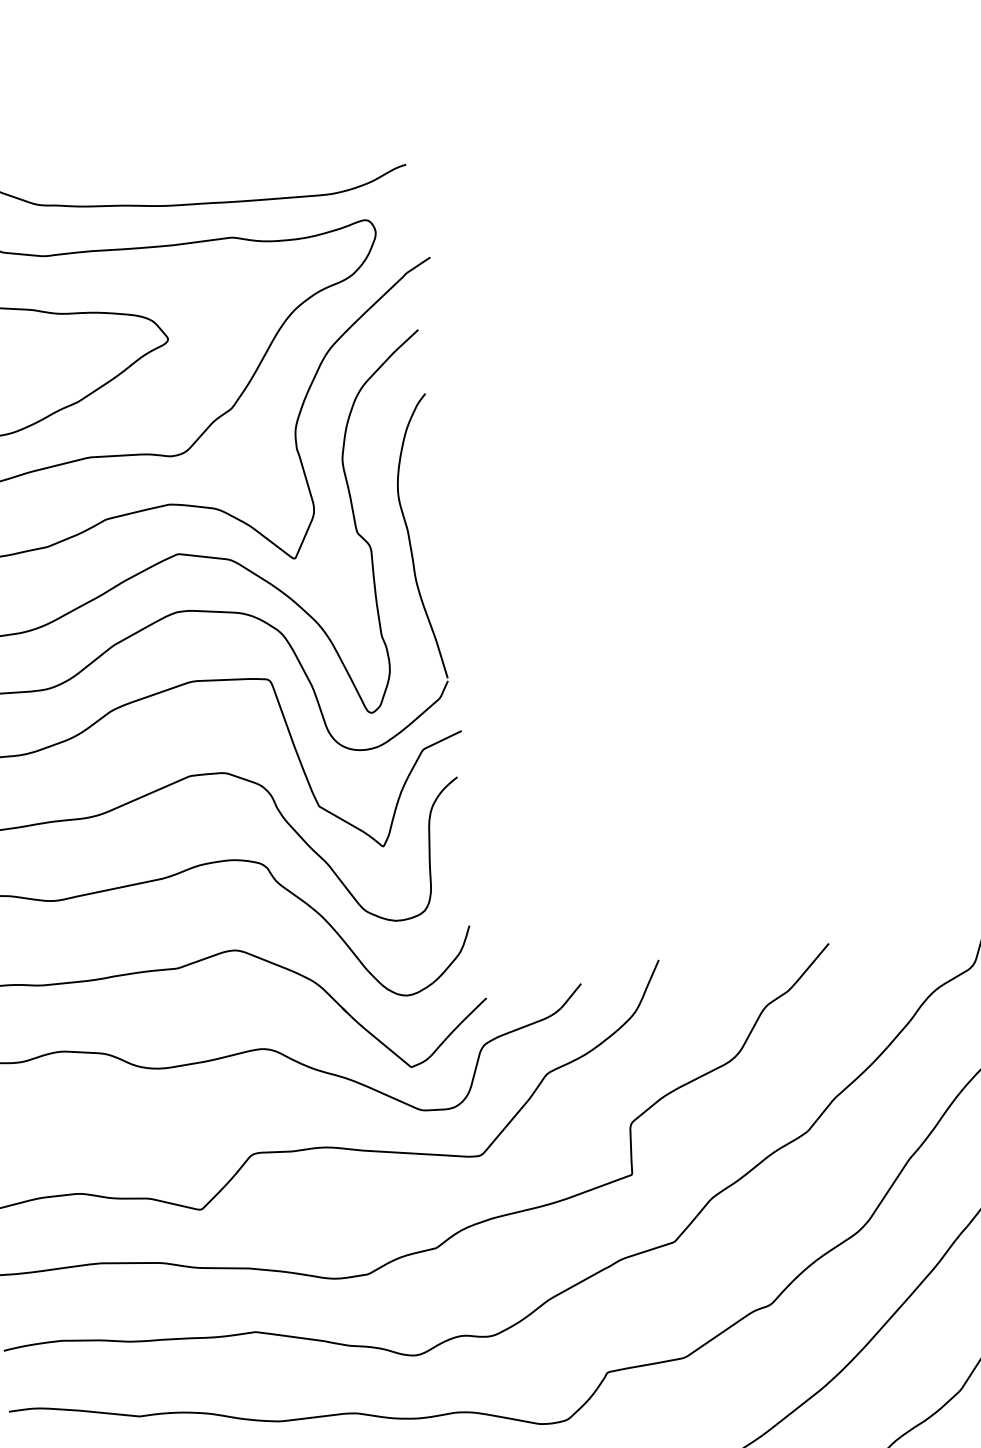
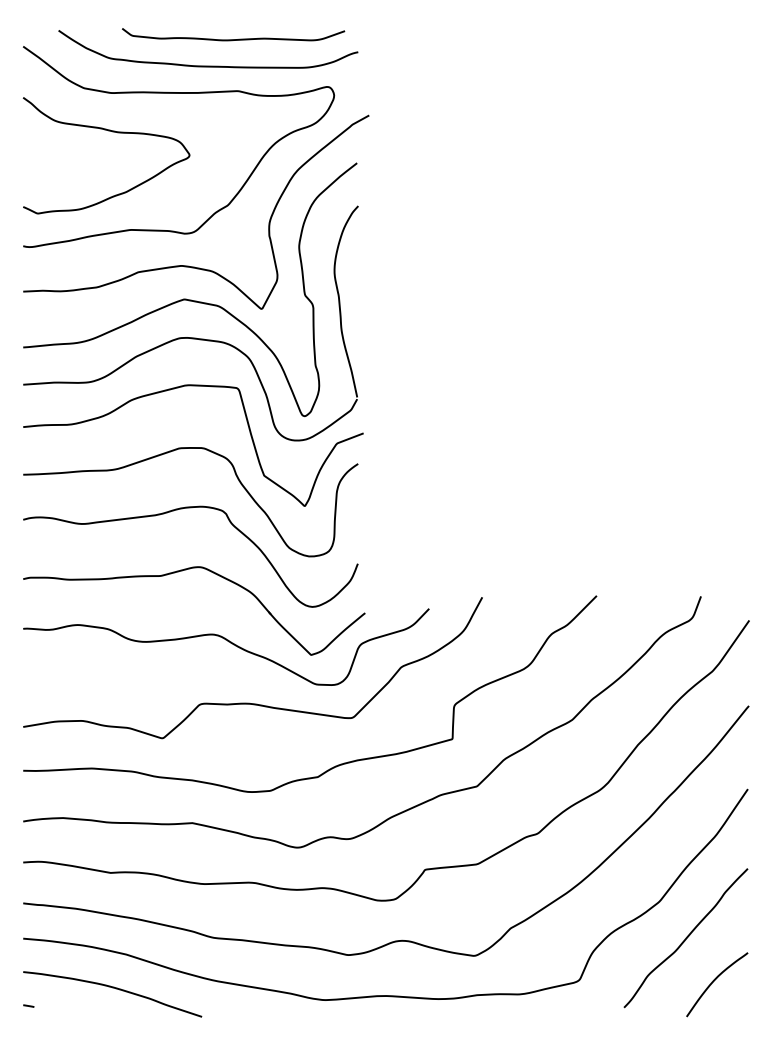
curve: (218, 161) -> (233, 39), added

